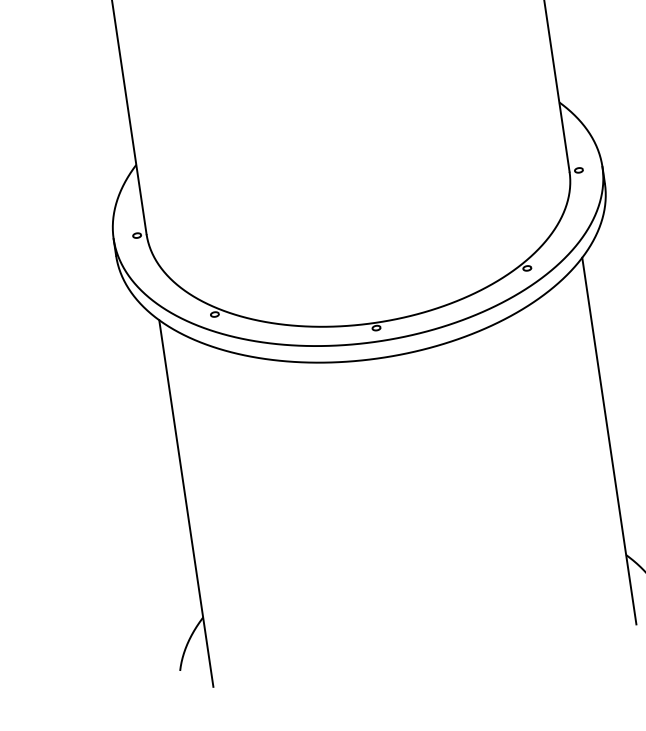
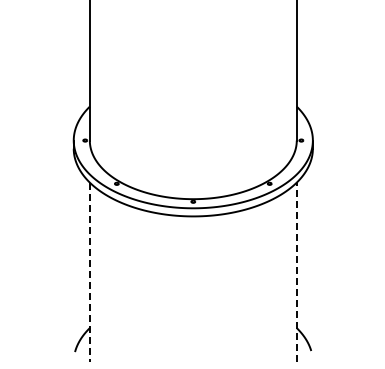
line: (608, 441) -> (296, 272), solid -> dashed
line: (185, 503) -> (89, 272), solid -> dashed

